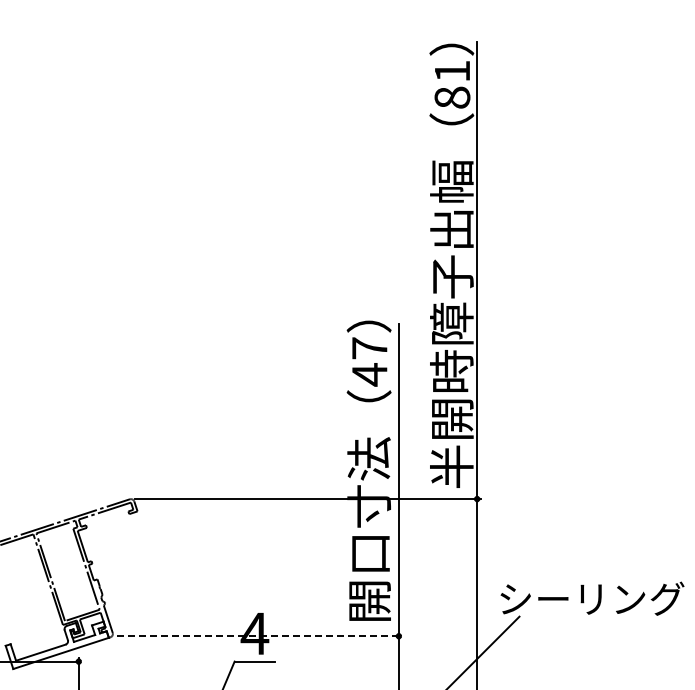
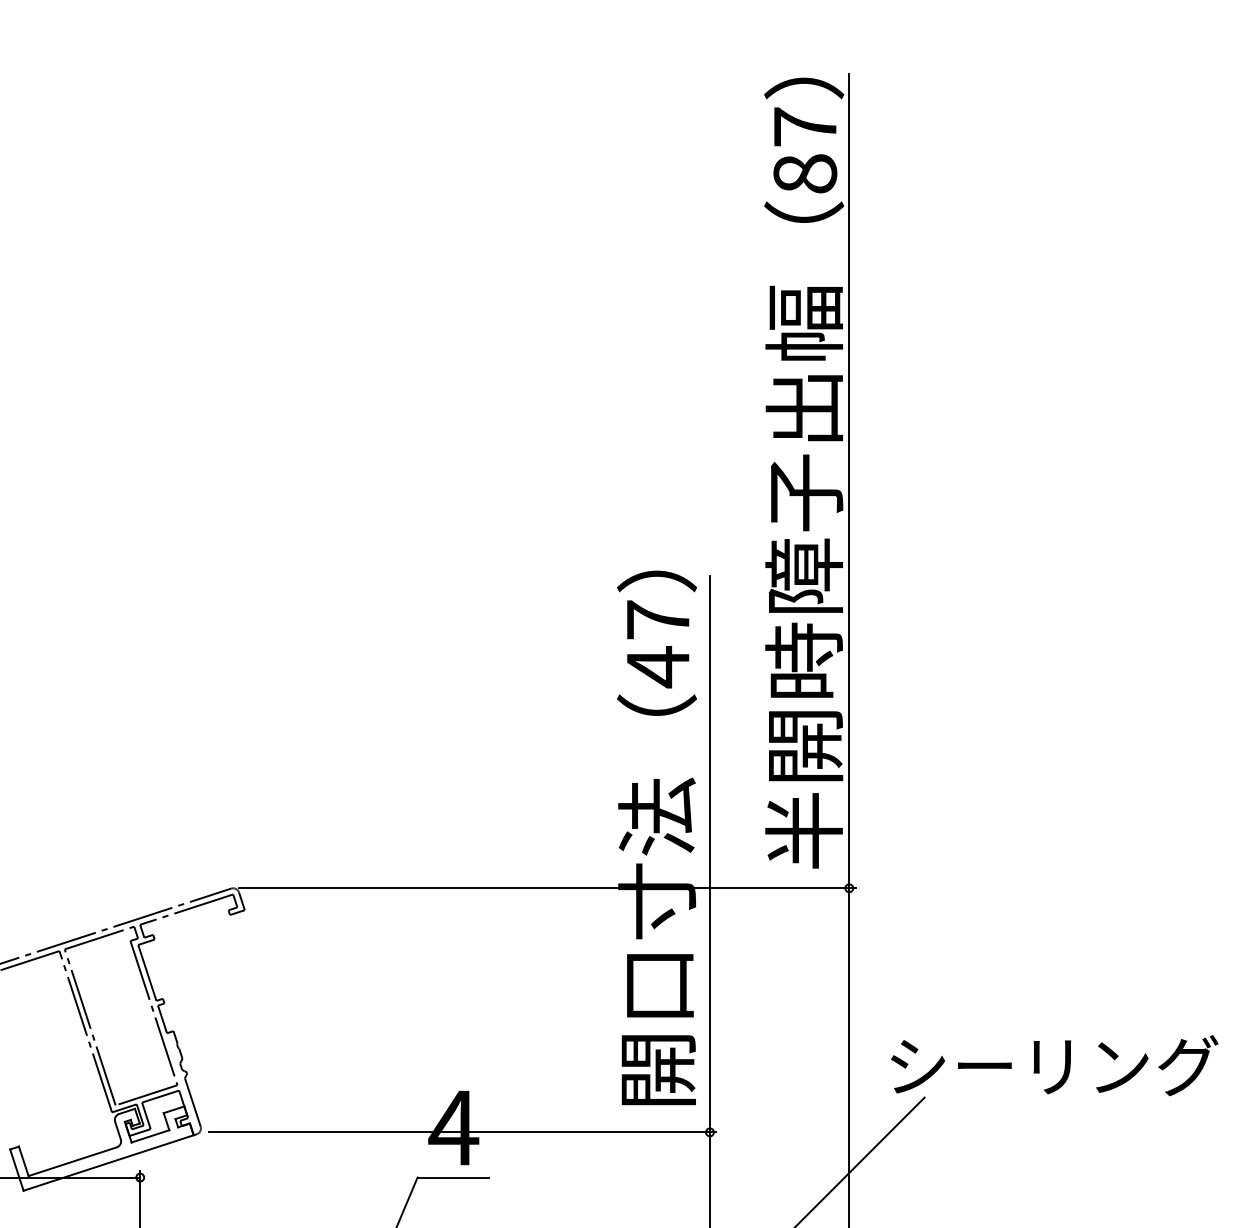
text: (452, 71) -> (805, 127), 81 -> 87
line: (259, 636) -> (461, 1132), dashed -> solid

